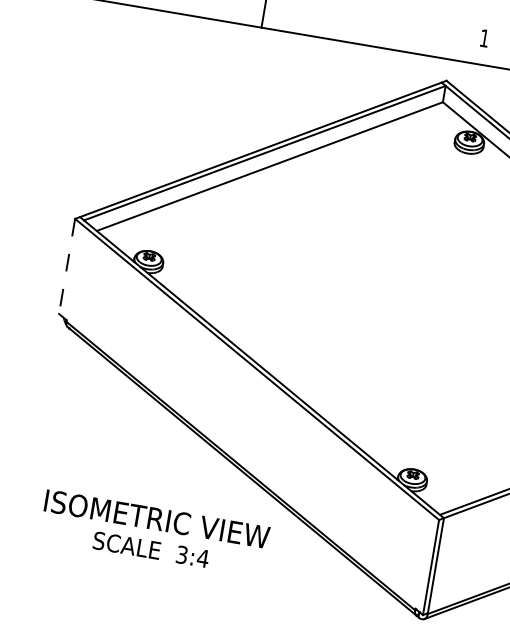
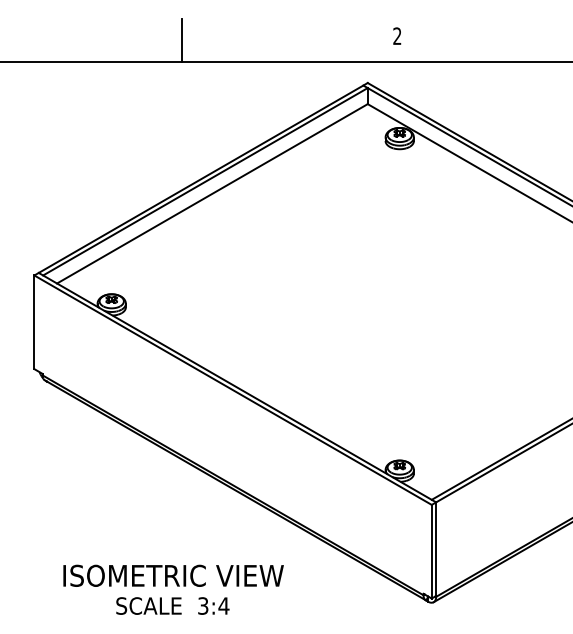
text: (484, 37) -> (397, 35), 1 -> 2
line: (67, 266) -> (34, 322), dashed -> solid
text: (154, 533) -> (173, 589), moved

